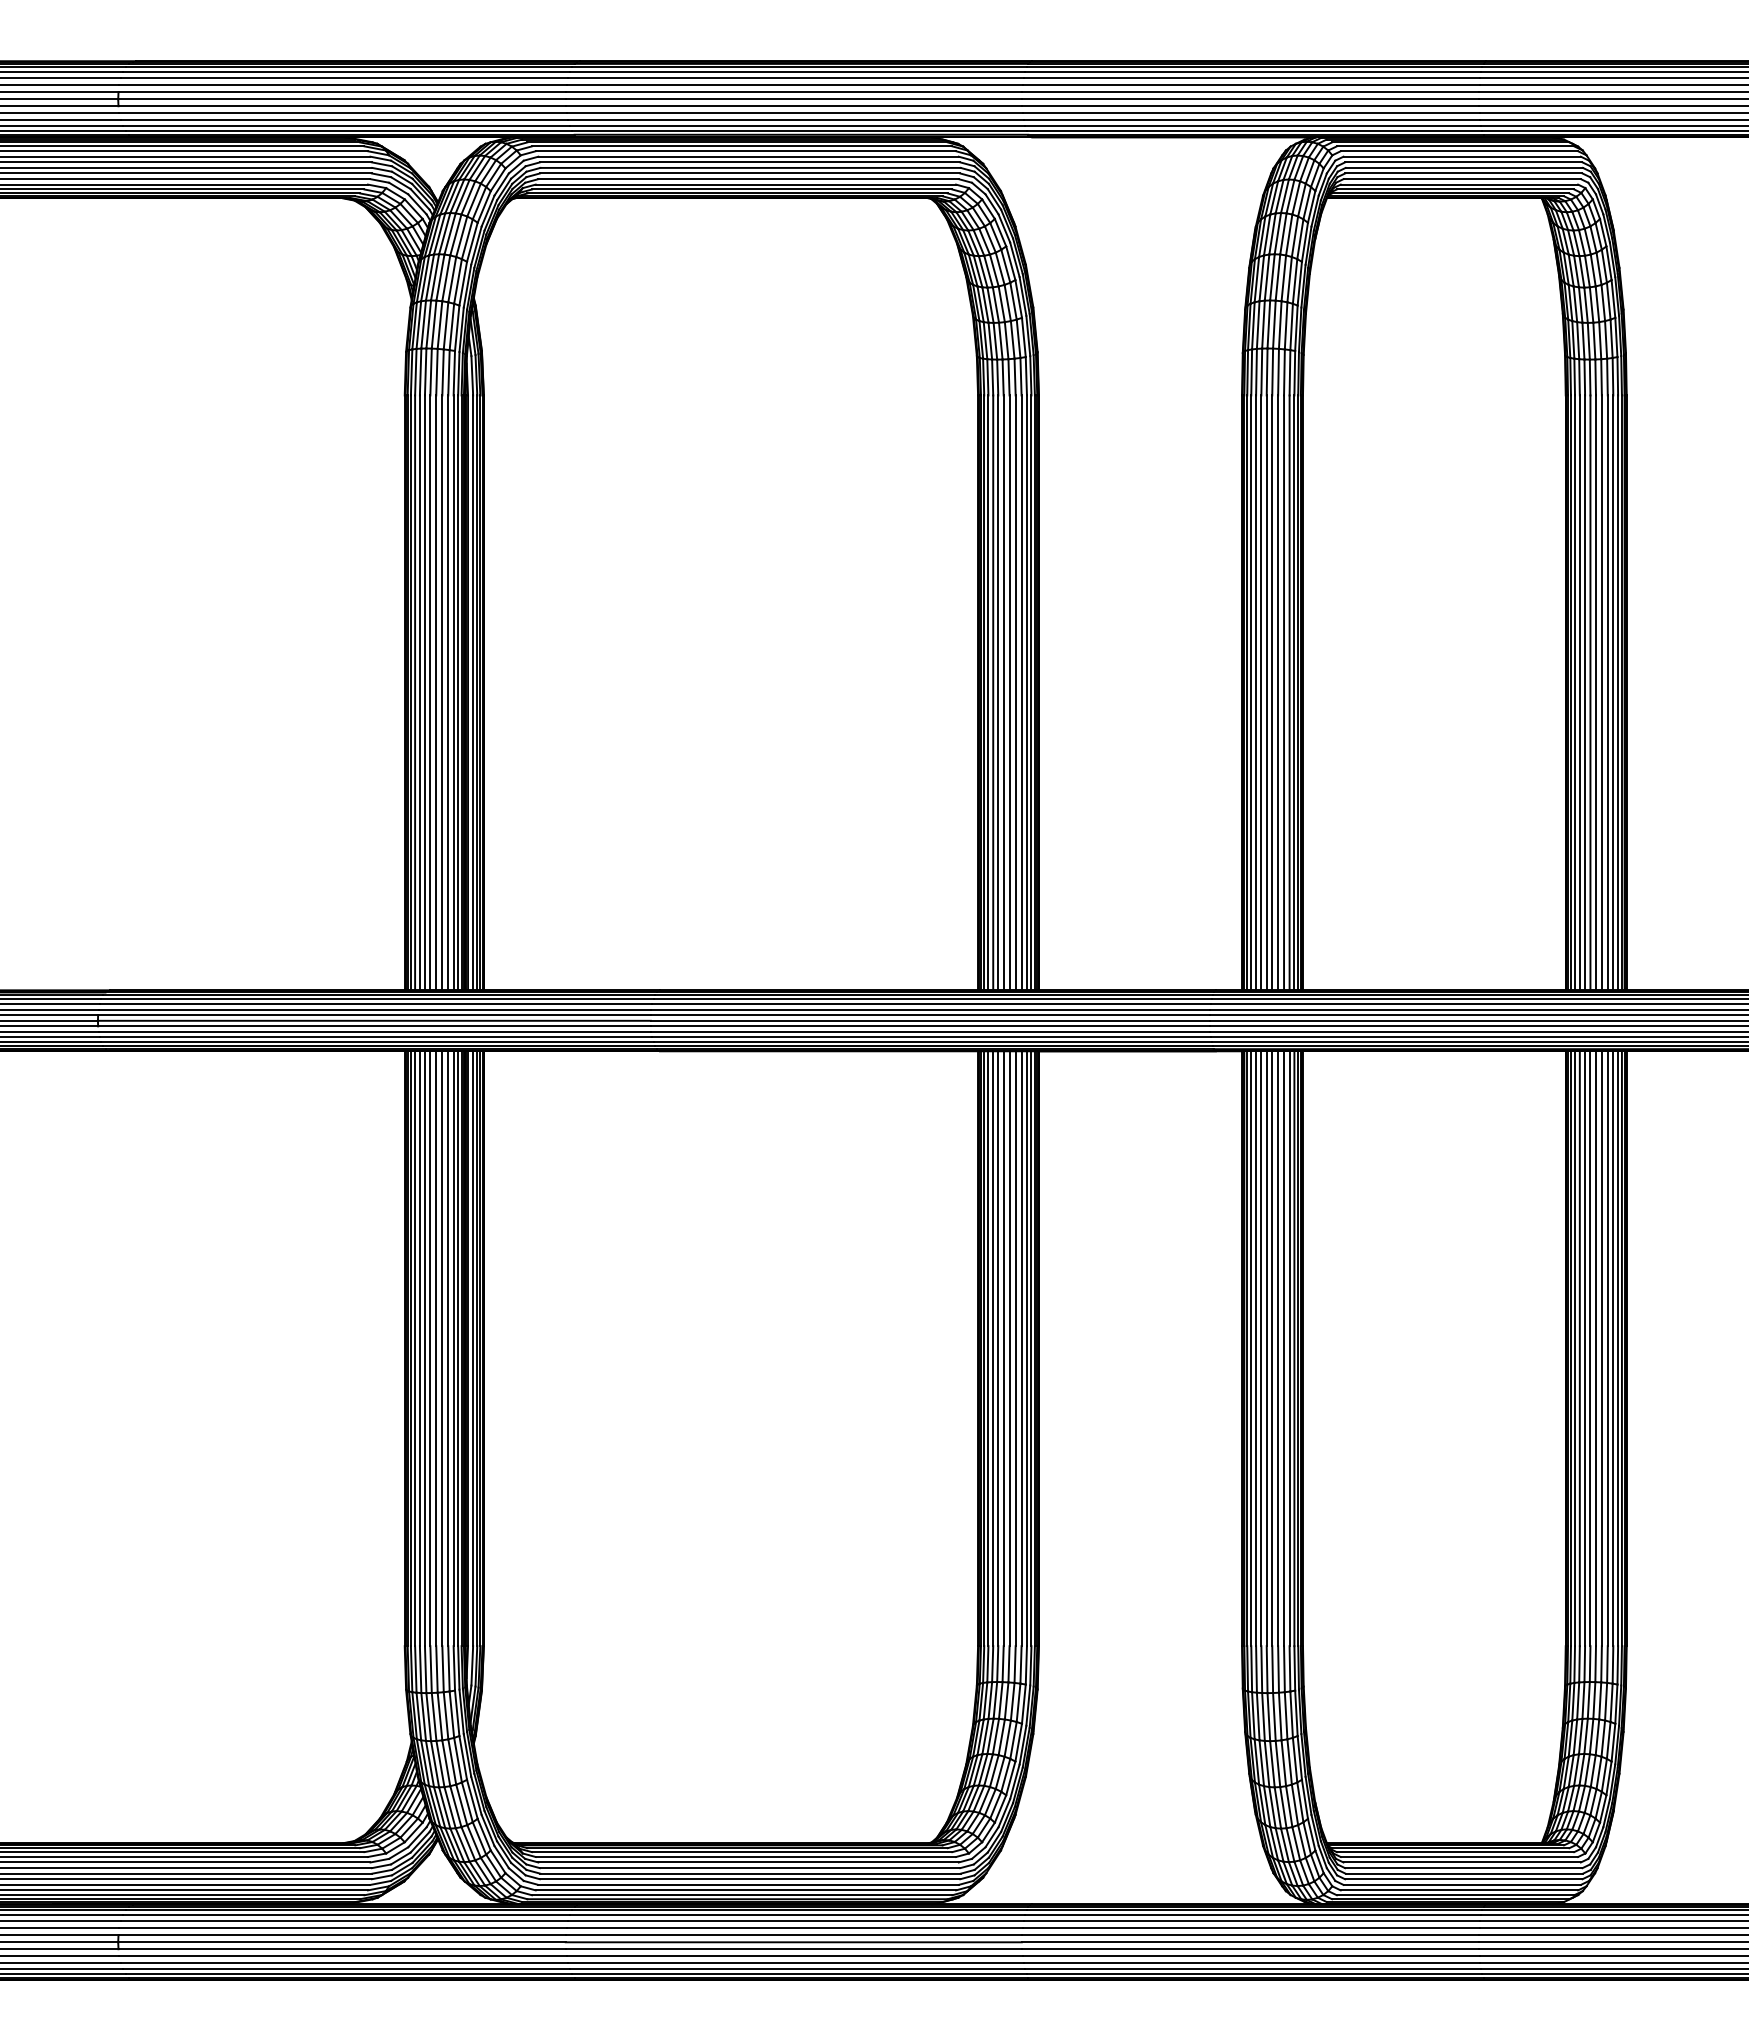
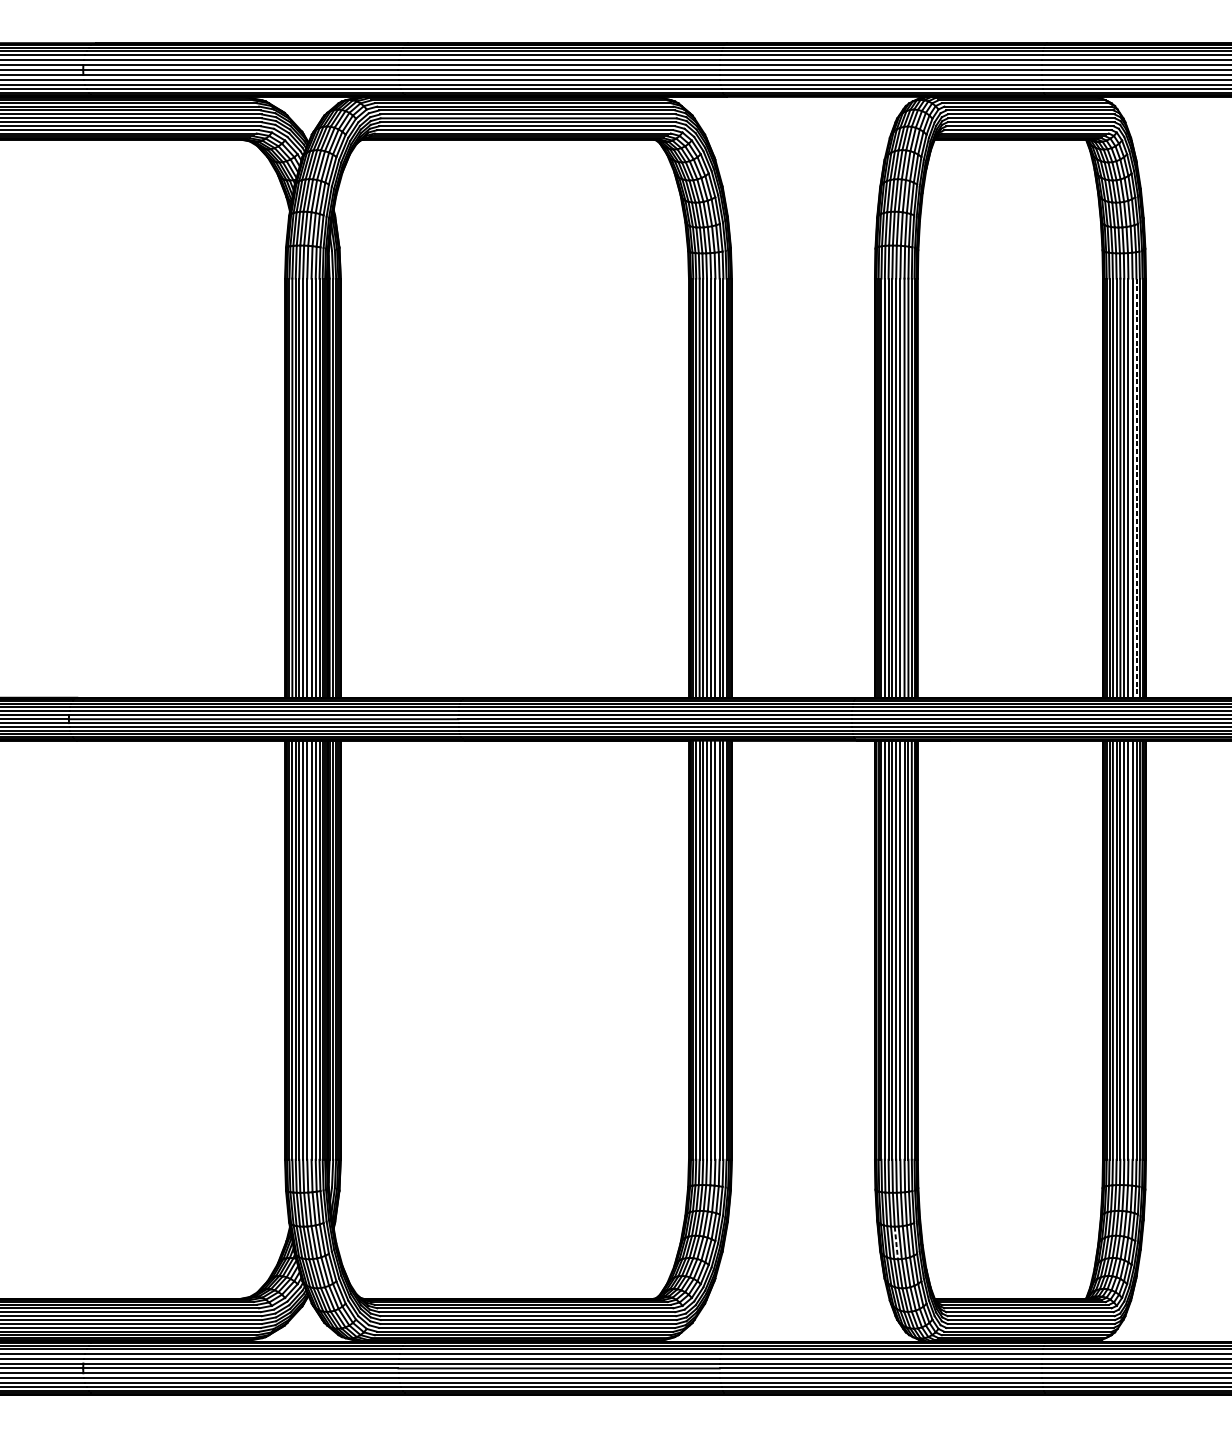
line: (1613, 693) -> (1136, 488), solid -> dashed
line: (1272, 1764) -> (896, 1243), solid -> dashed

